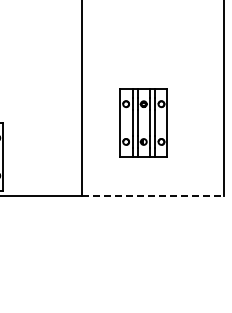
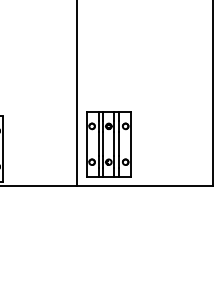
part: (143, 122) -> (108, 143), moved
line: (153, 195) -> (145, 185), dashed -> solid

